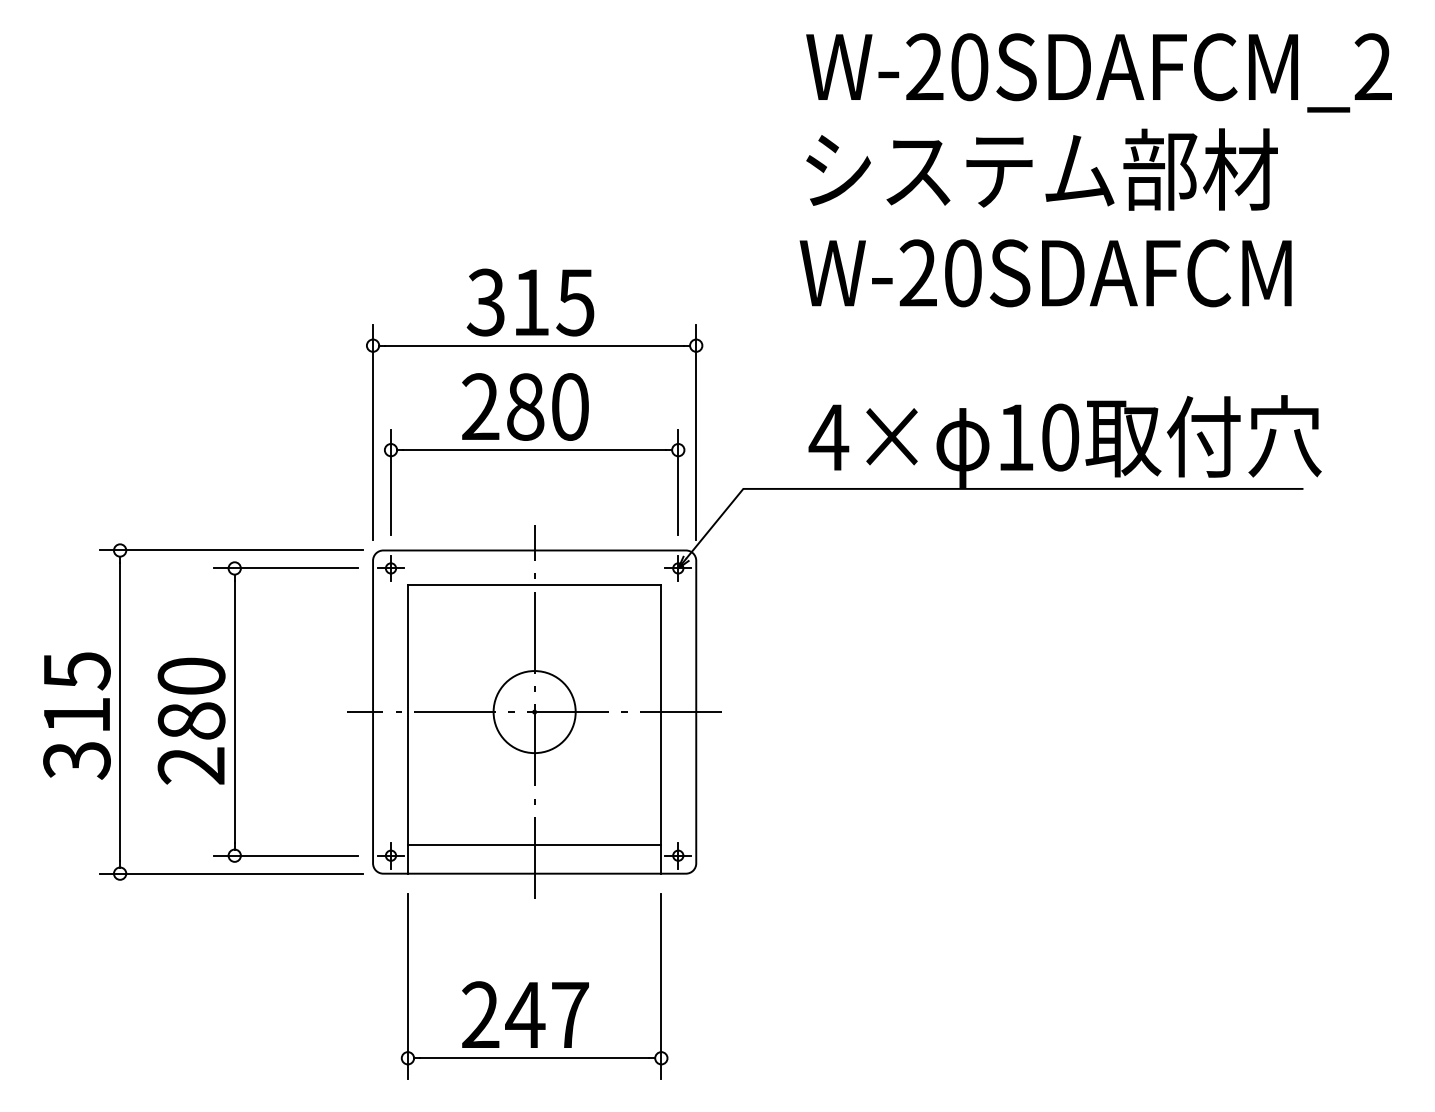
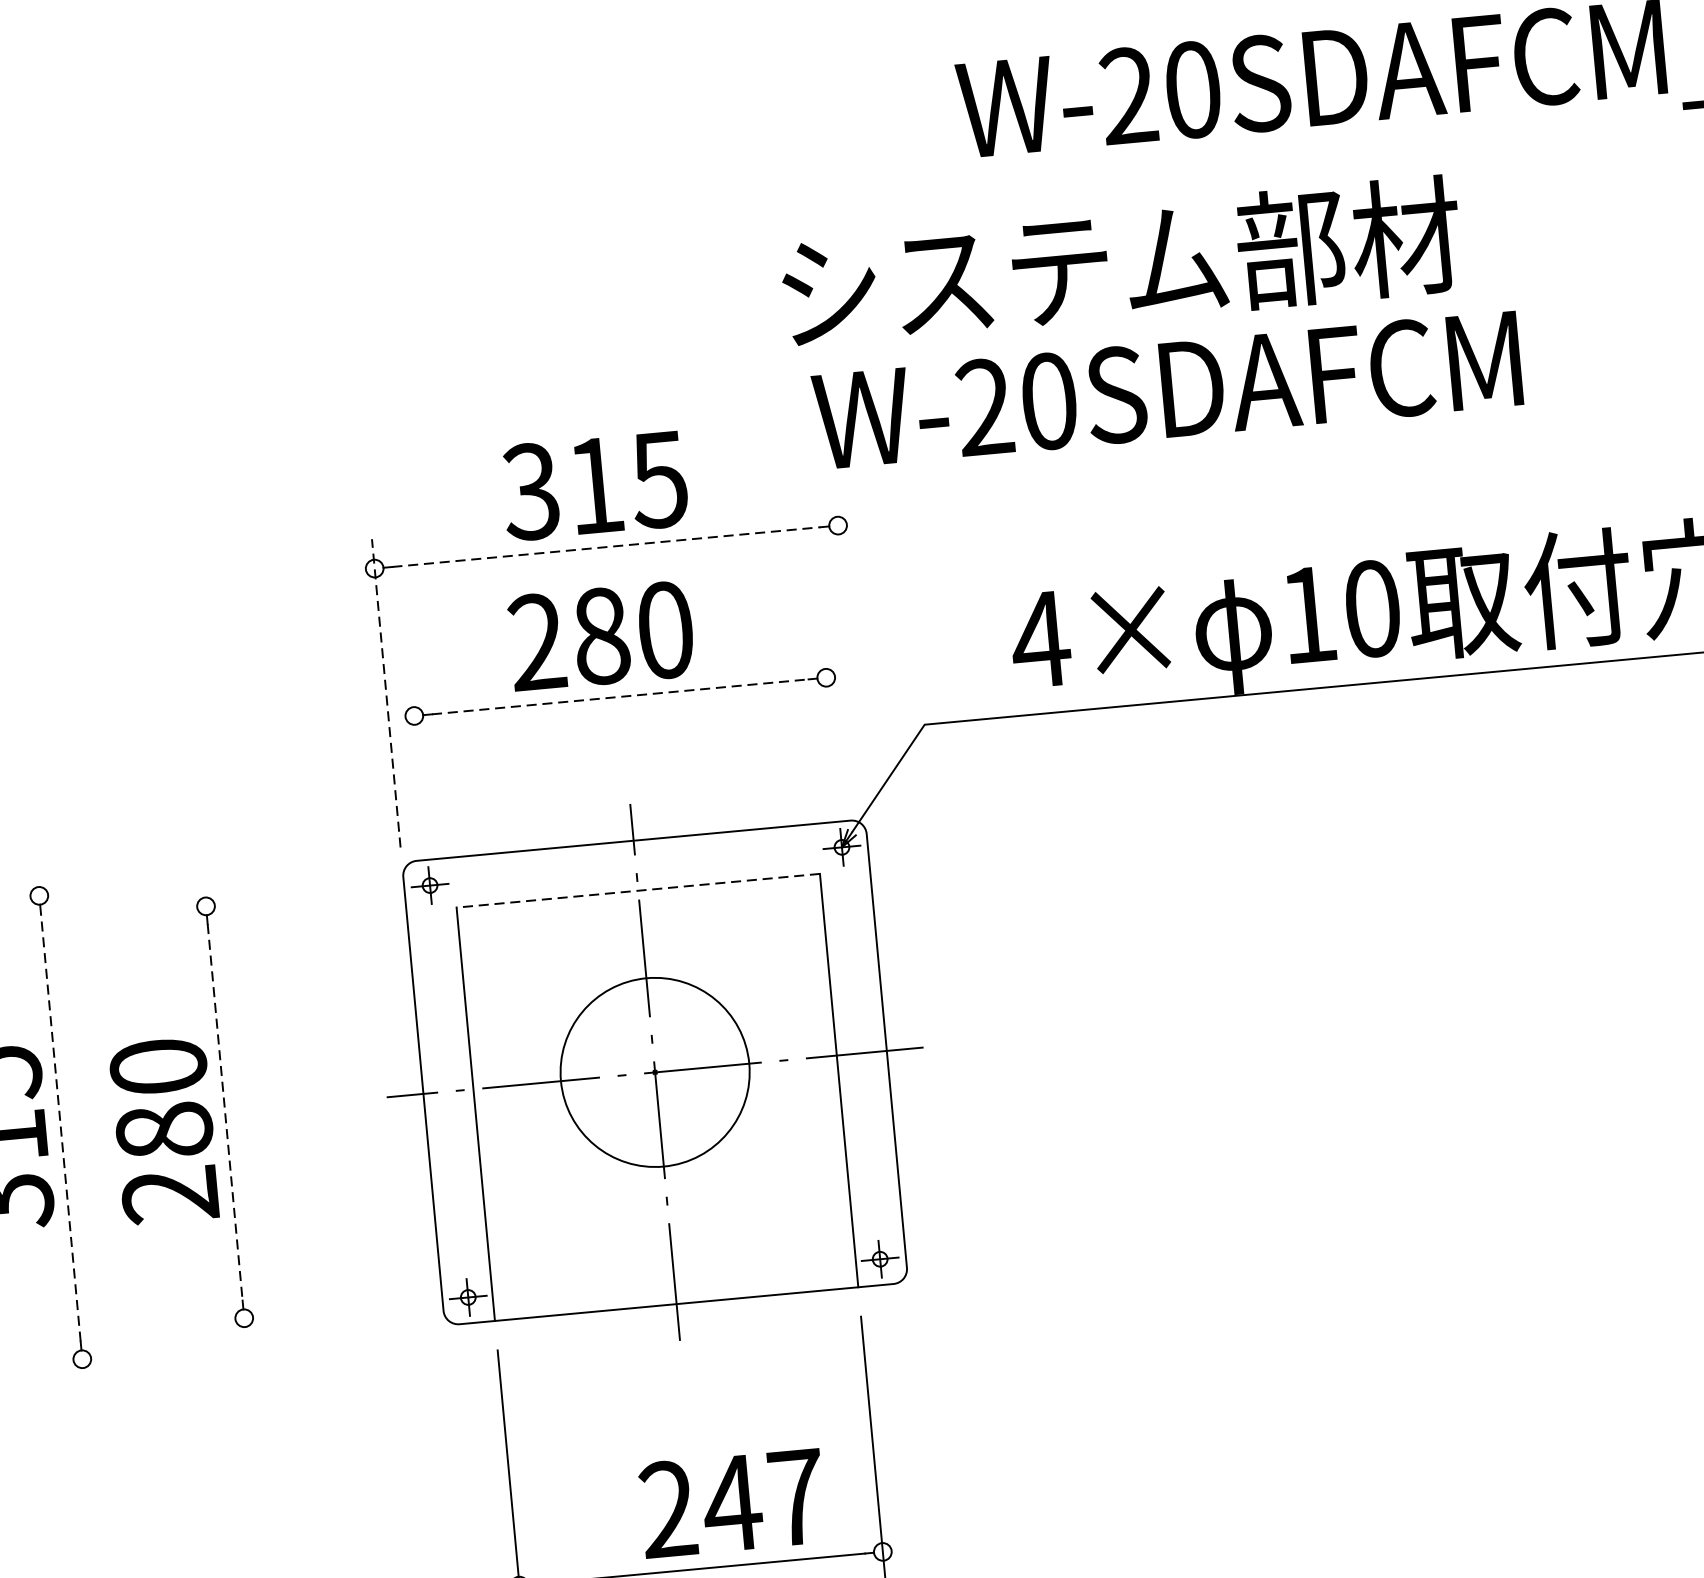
text: (1041, 169) -> (1120, 263), moved
text: (1045, 273) -> (1167, 390), moved
line: (535, 345) -> (607, 546), solid -> dashed
line: (373, 432) -> (386, 693), solid -> dashed
line: (696, 432) -> (849, 650), removed
line: (535, 450) -> (621, 697), solid -> dashed
line: (391, 482) -> (419, 762), removed
line: (678, 482) -> (830, 724), removed
line: (230, 550) -> (197, 881), removed
line: (285, 568) -> (278, 899), removed
line: (534, 585) -> (638, 890), solid -> dashed
line: (120, 711) -> (61, 1126), solid -> dashed
line: (234, 712) -> (224, 1112), solid -> dashed
circle: (534, 712) -> (654, 1073), size x1.6
line: (534, 844) -> (672, 1262), removed
line: (285, 855) -> (316, 1311), removed
line: (230, 873) -> (240, 1344), removed
text: (525, 1014) -> (732, 1502), moved

